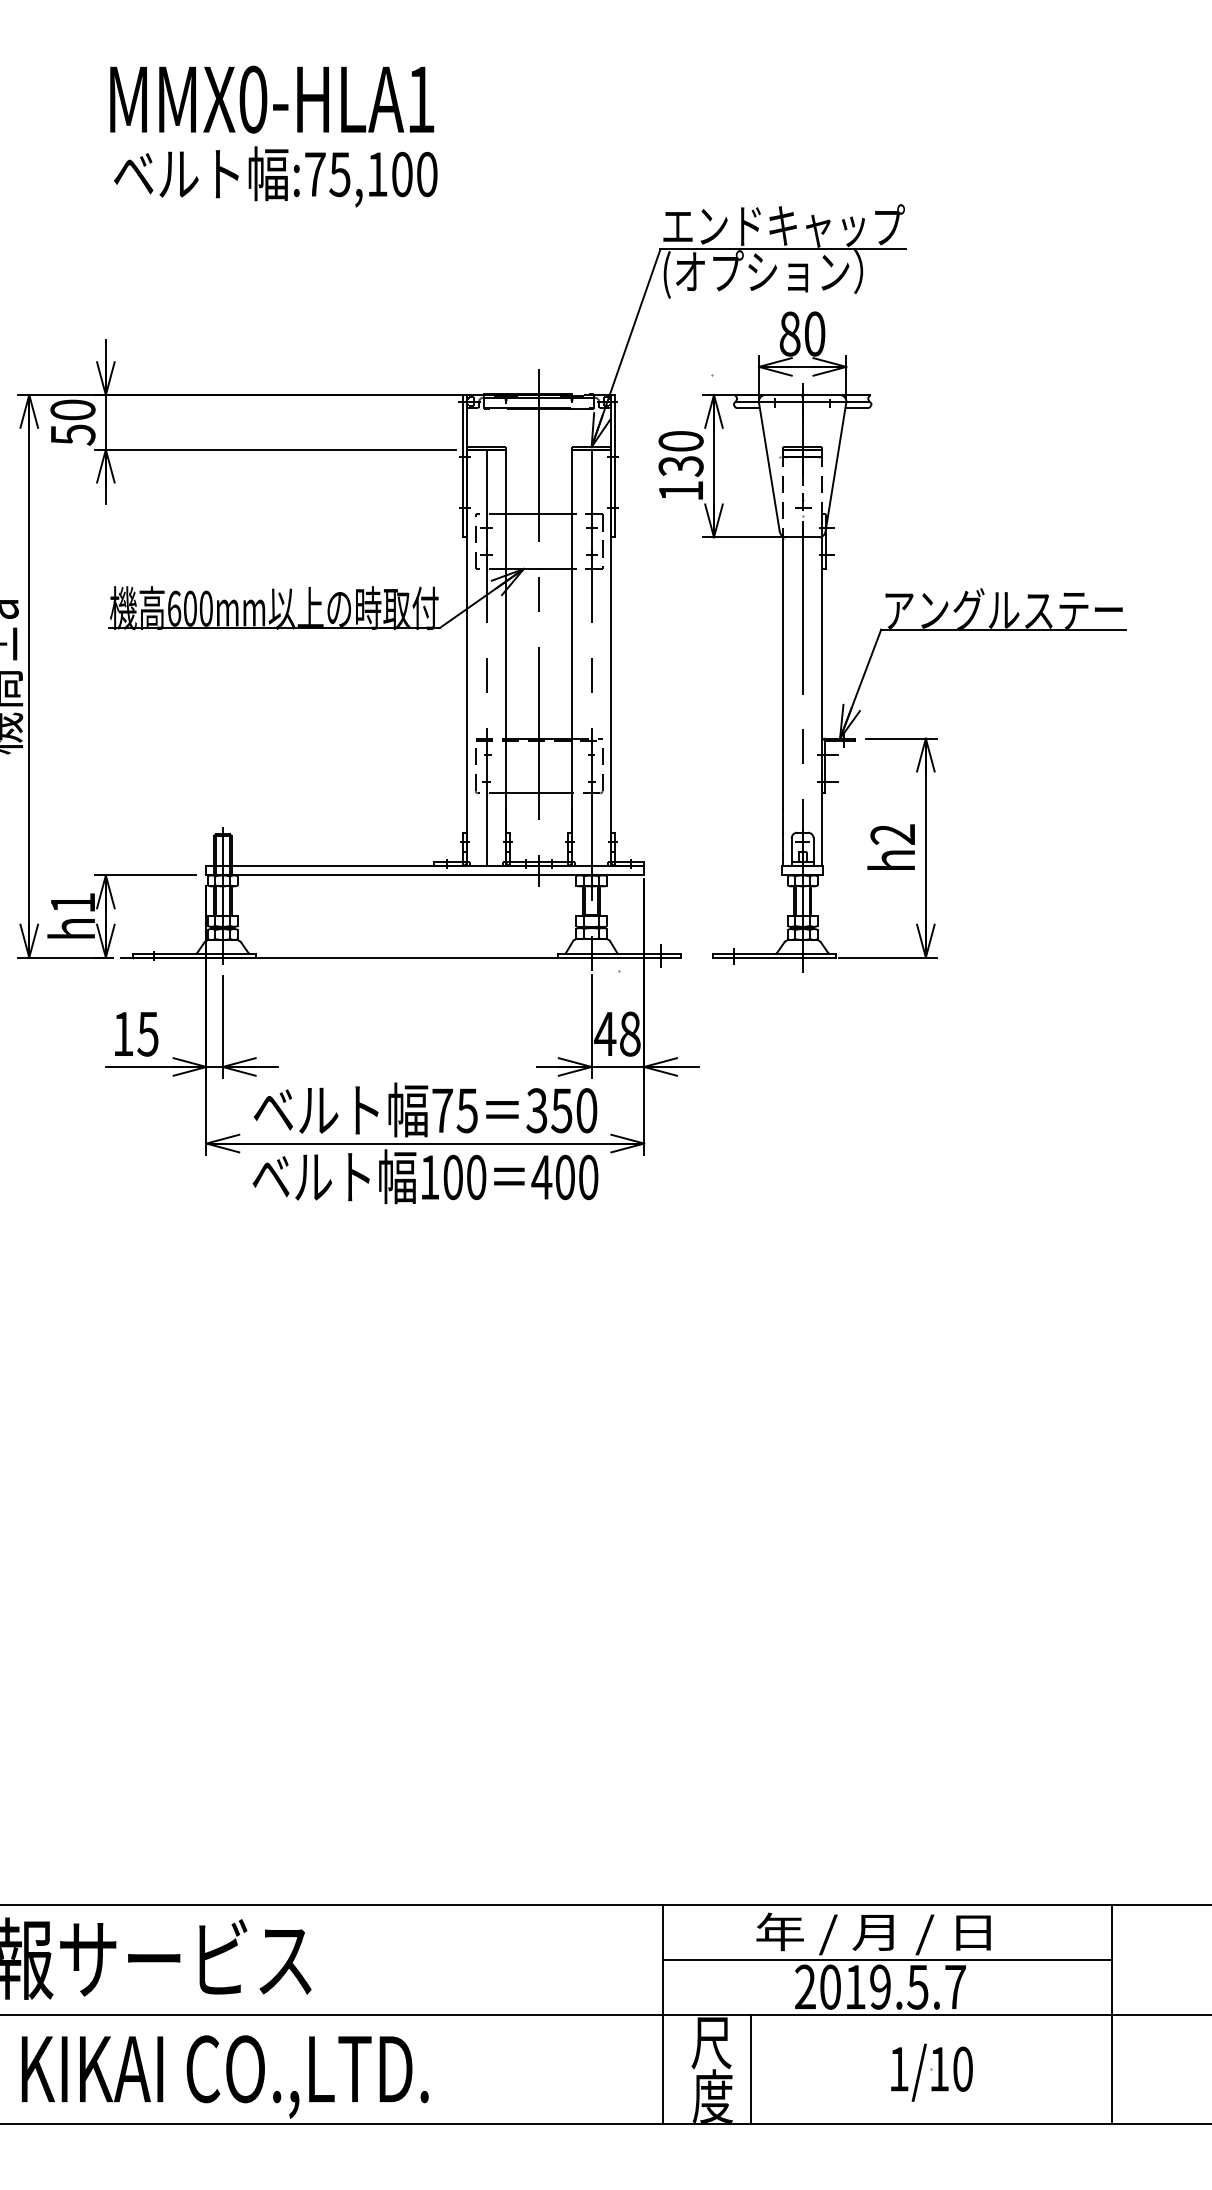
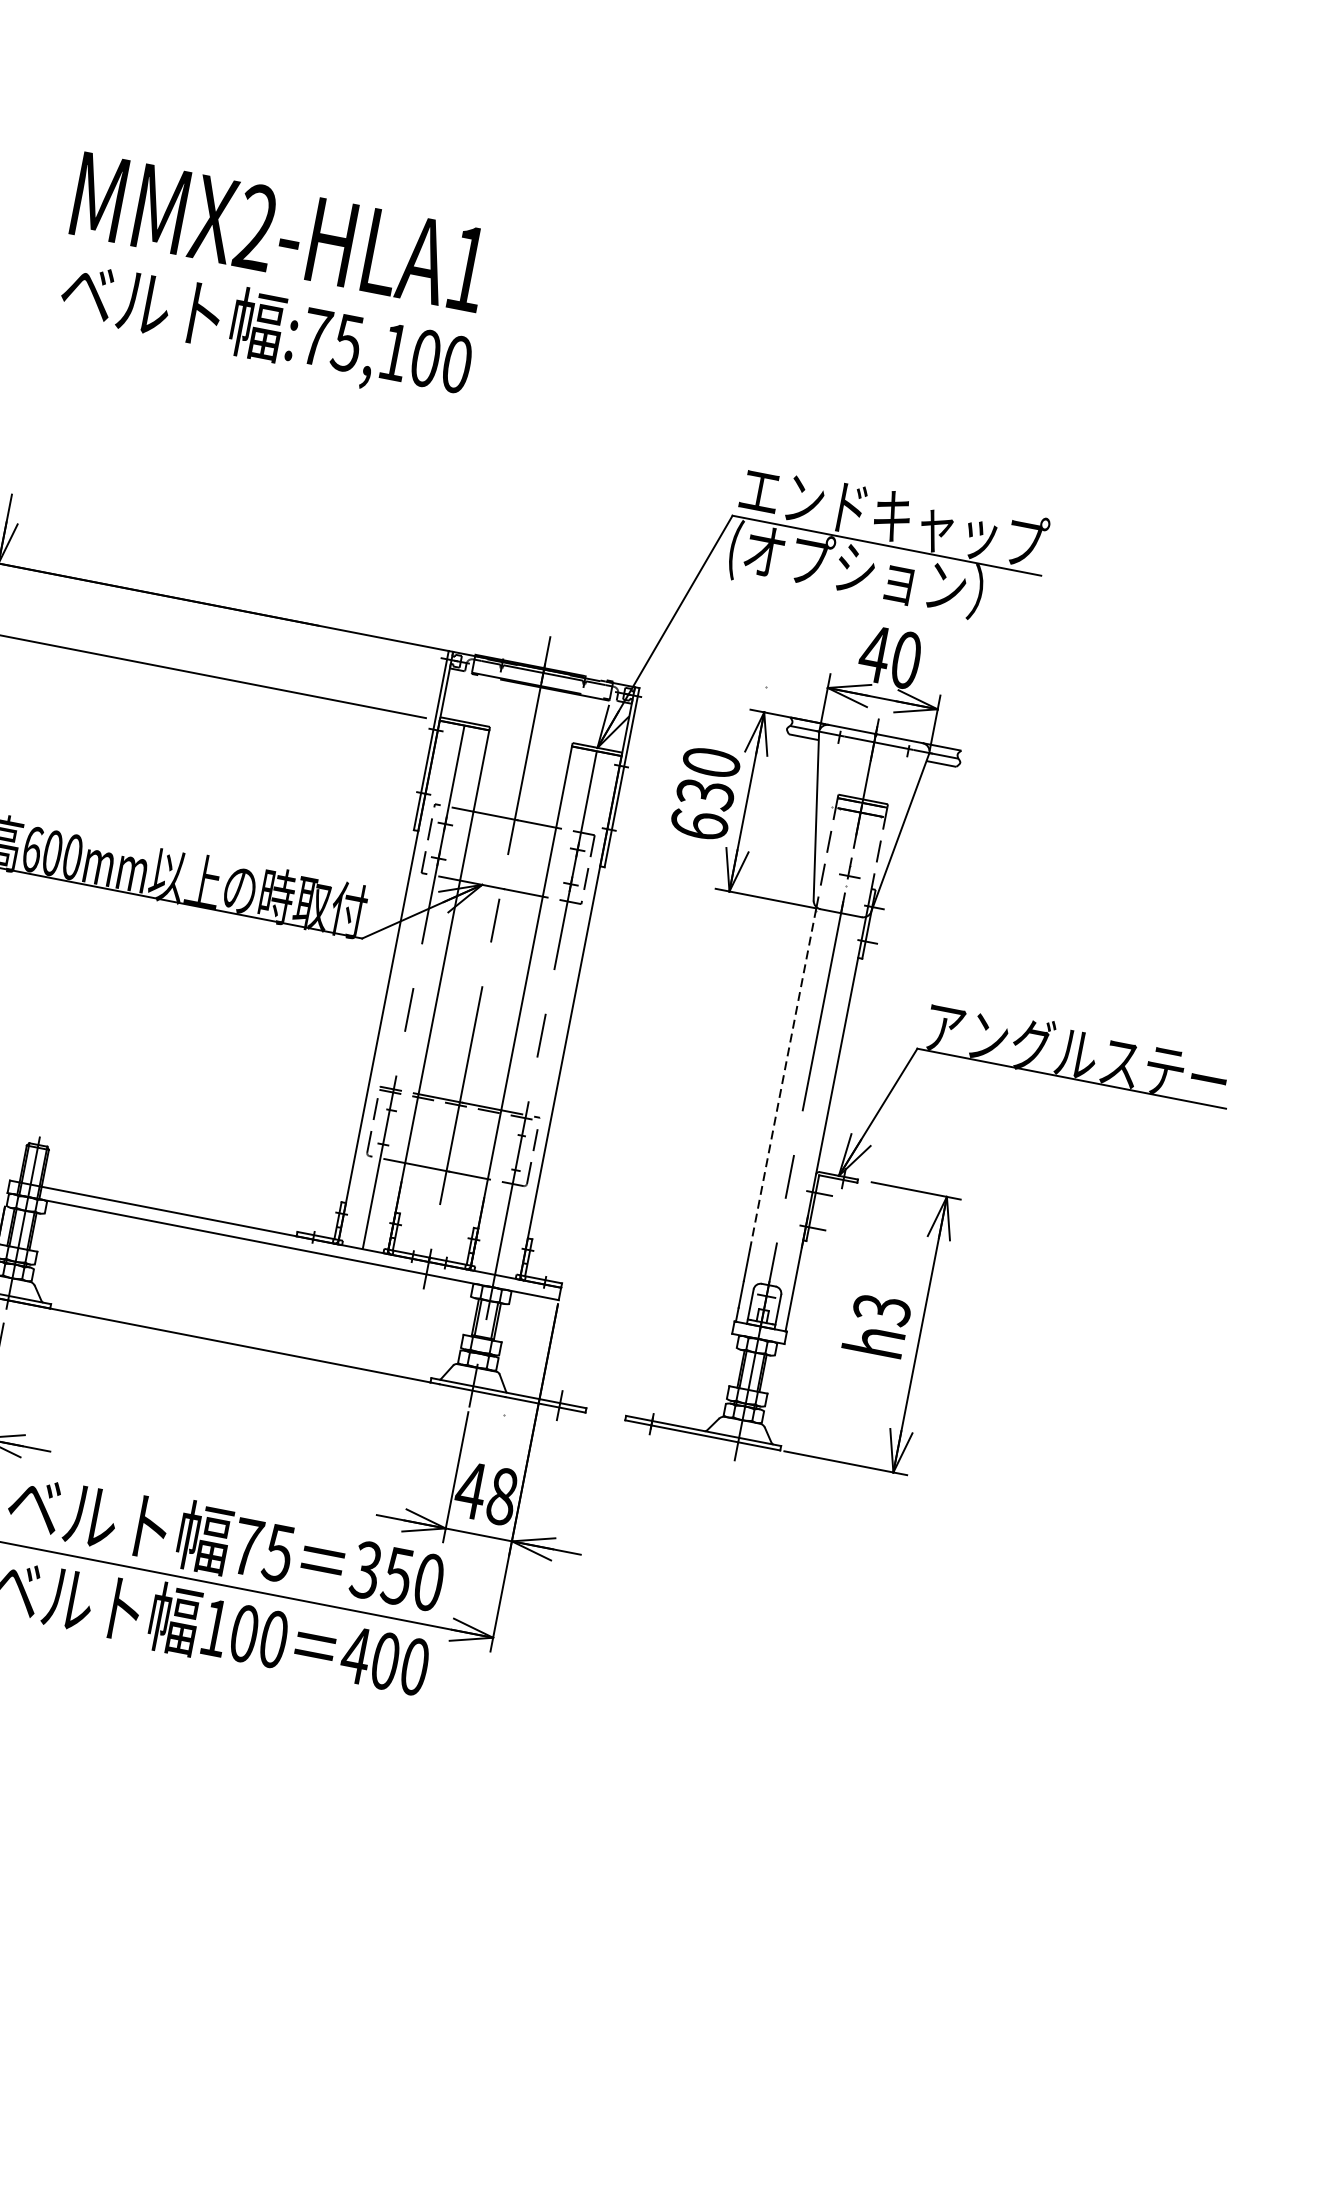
text: (253, 99) -> (256, 227), MMX0-HLA1 -> MMX2-HLA1
text: (789, 333) -> (874, 653), 80 -> 40
text: (680, 490) -> (698, 824), 130 -> 630
line: (782, 673) -> (782, 1079), solid -> dashed
text: (892, 834) -> (881, 1309), h2 -> h3

